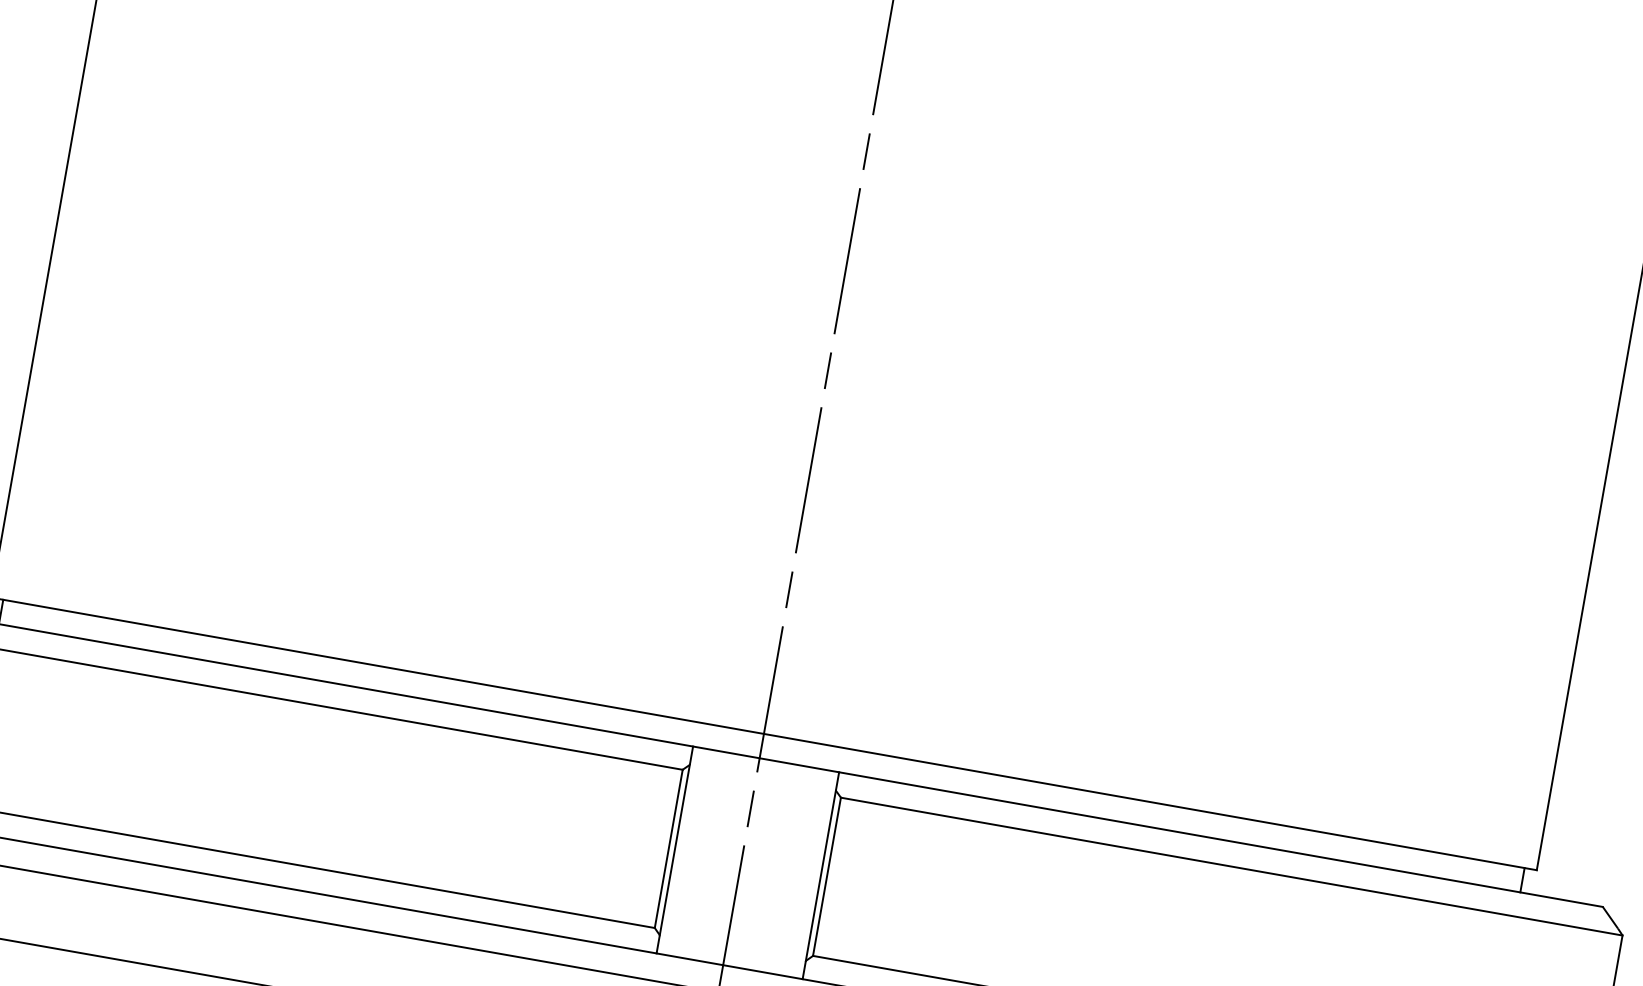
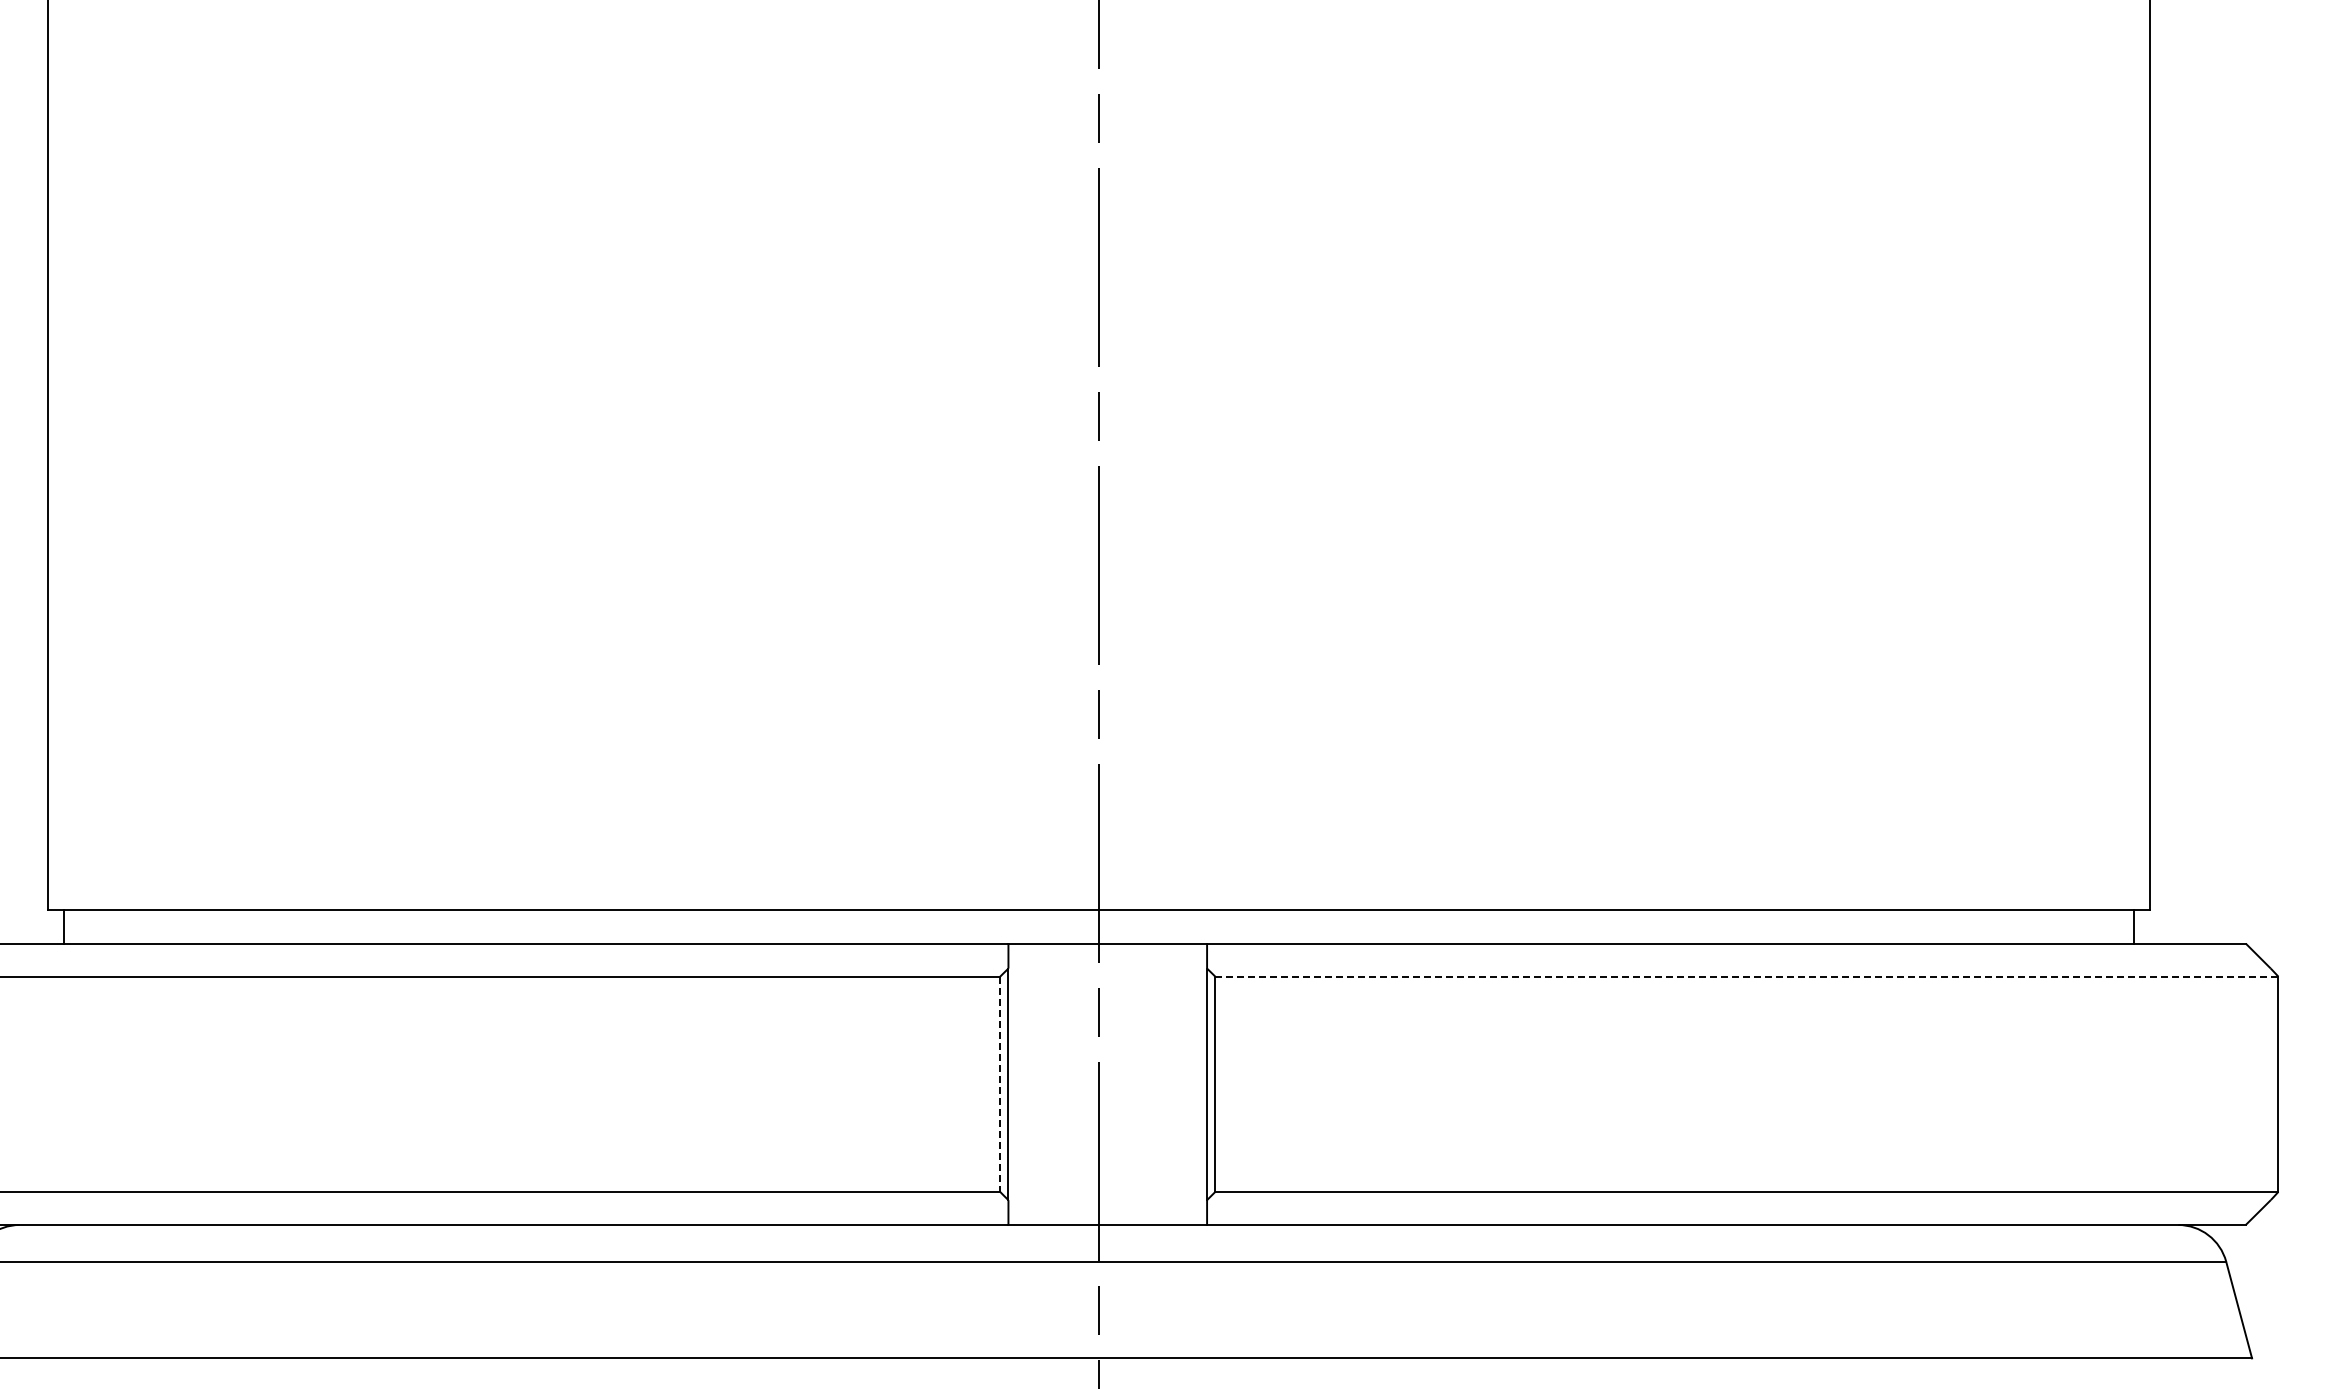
line: (668, 849) -> (1000, 1084), solid -> dashed
line: (1231, 866) -> (1746, 976), solid -> dashed

